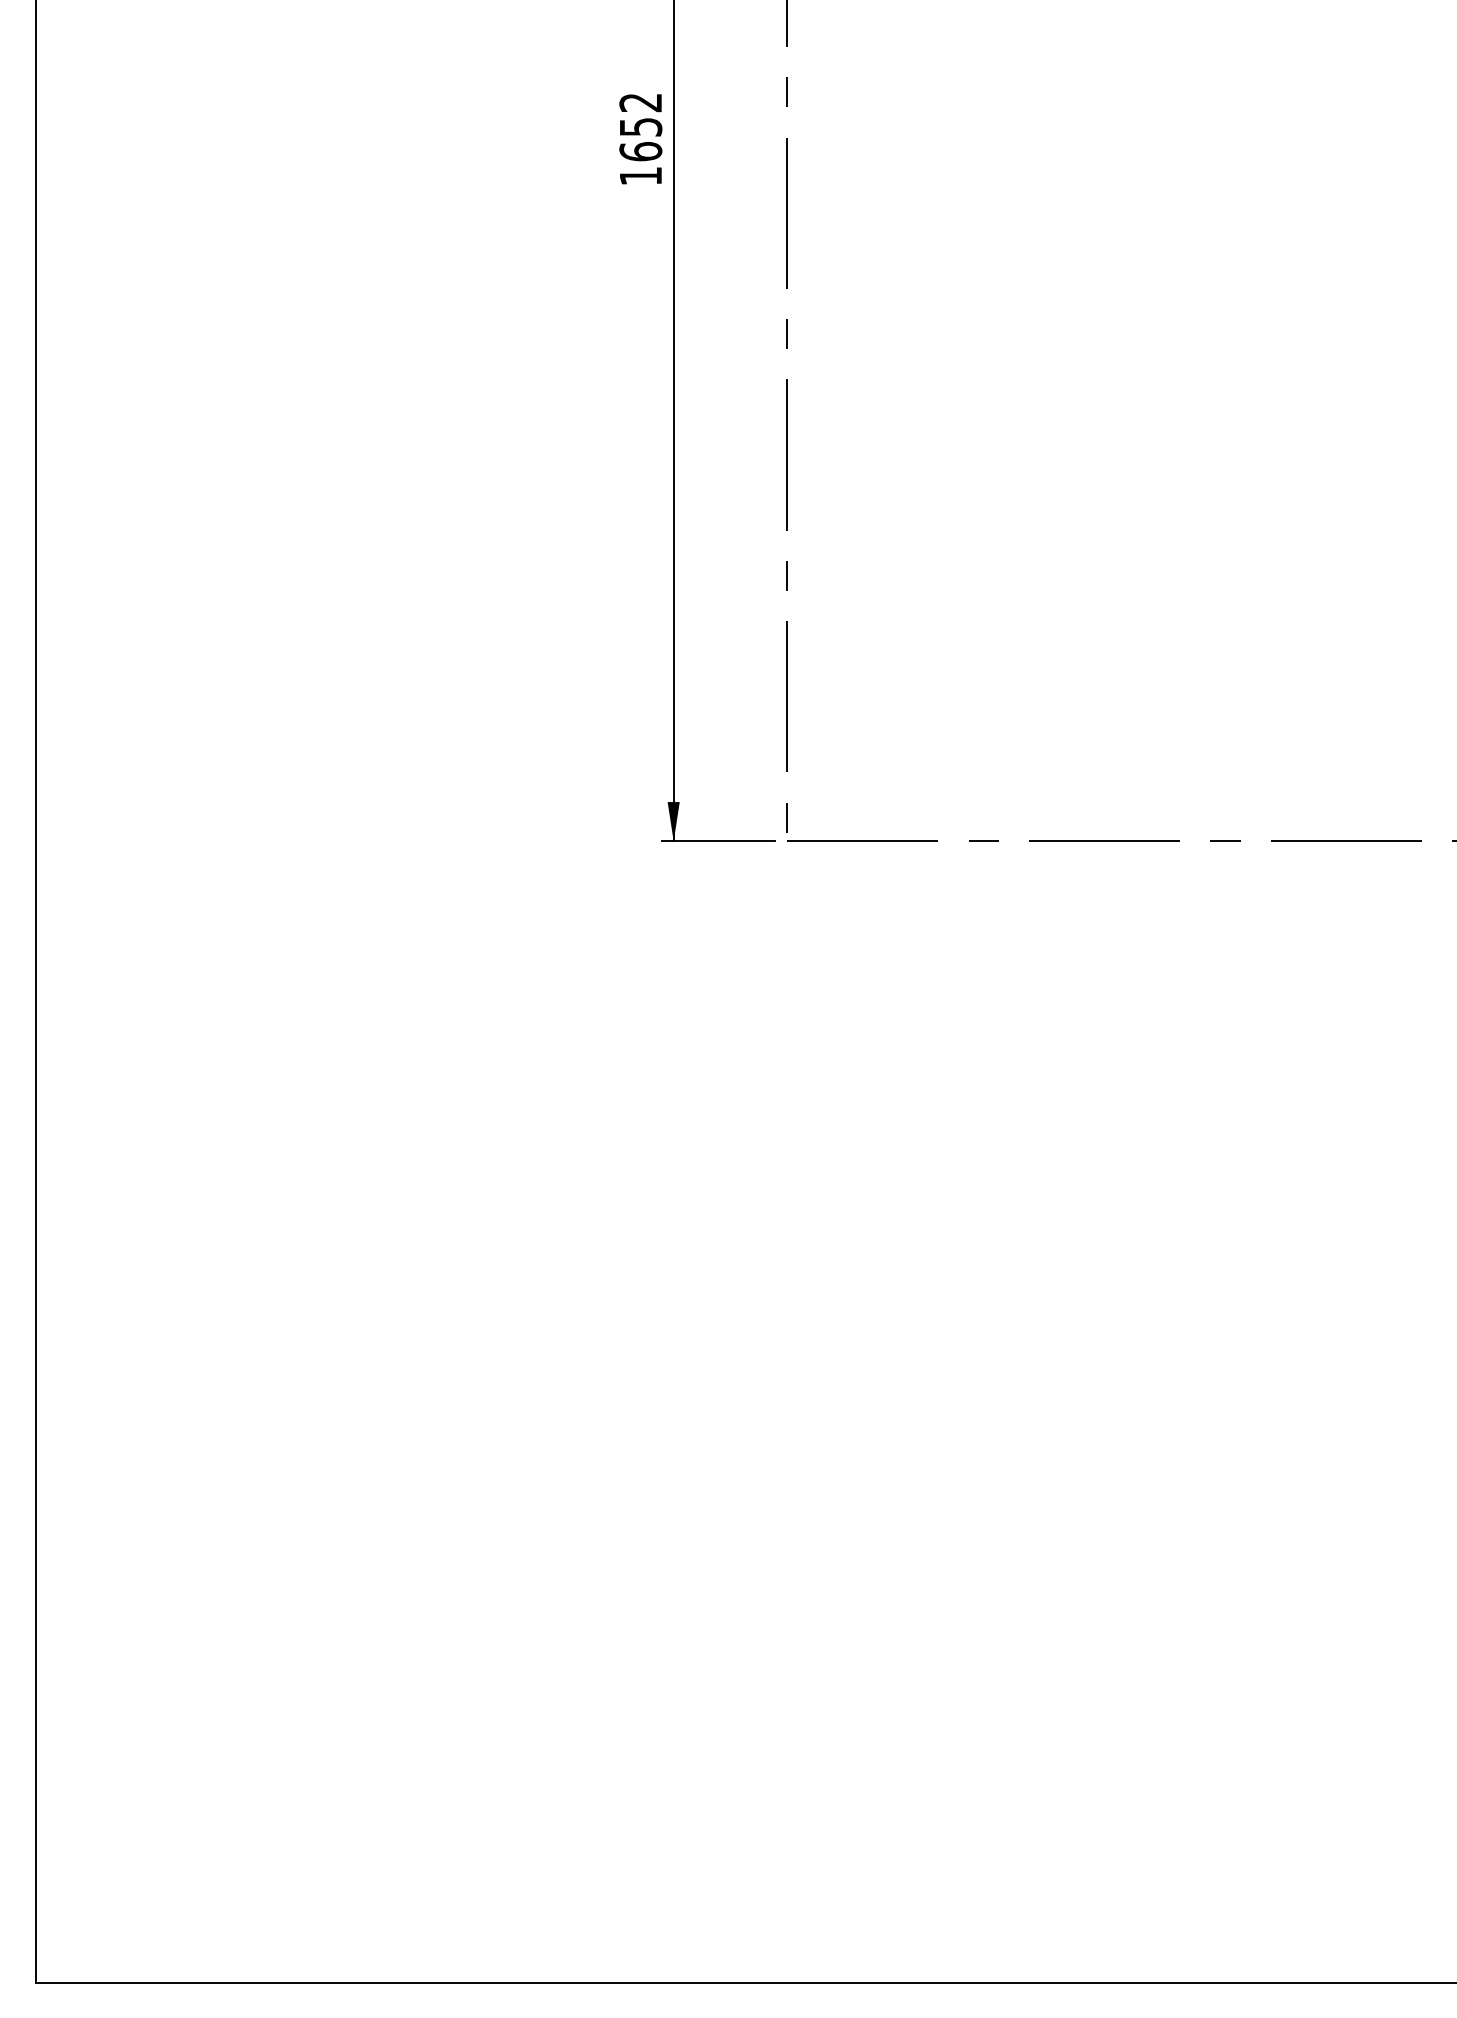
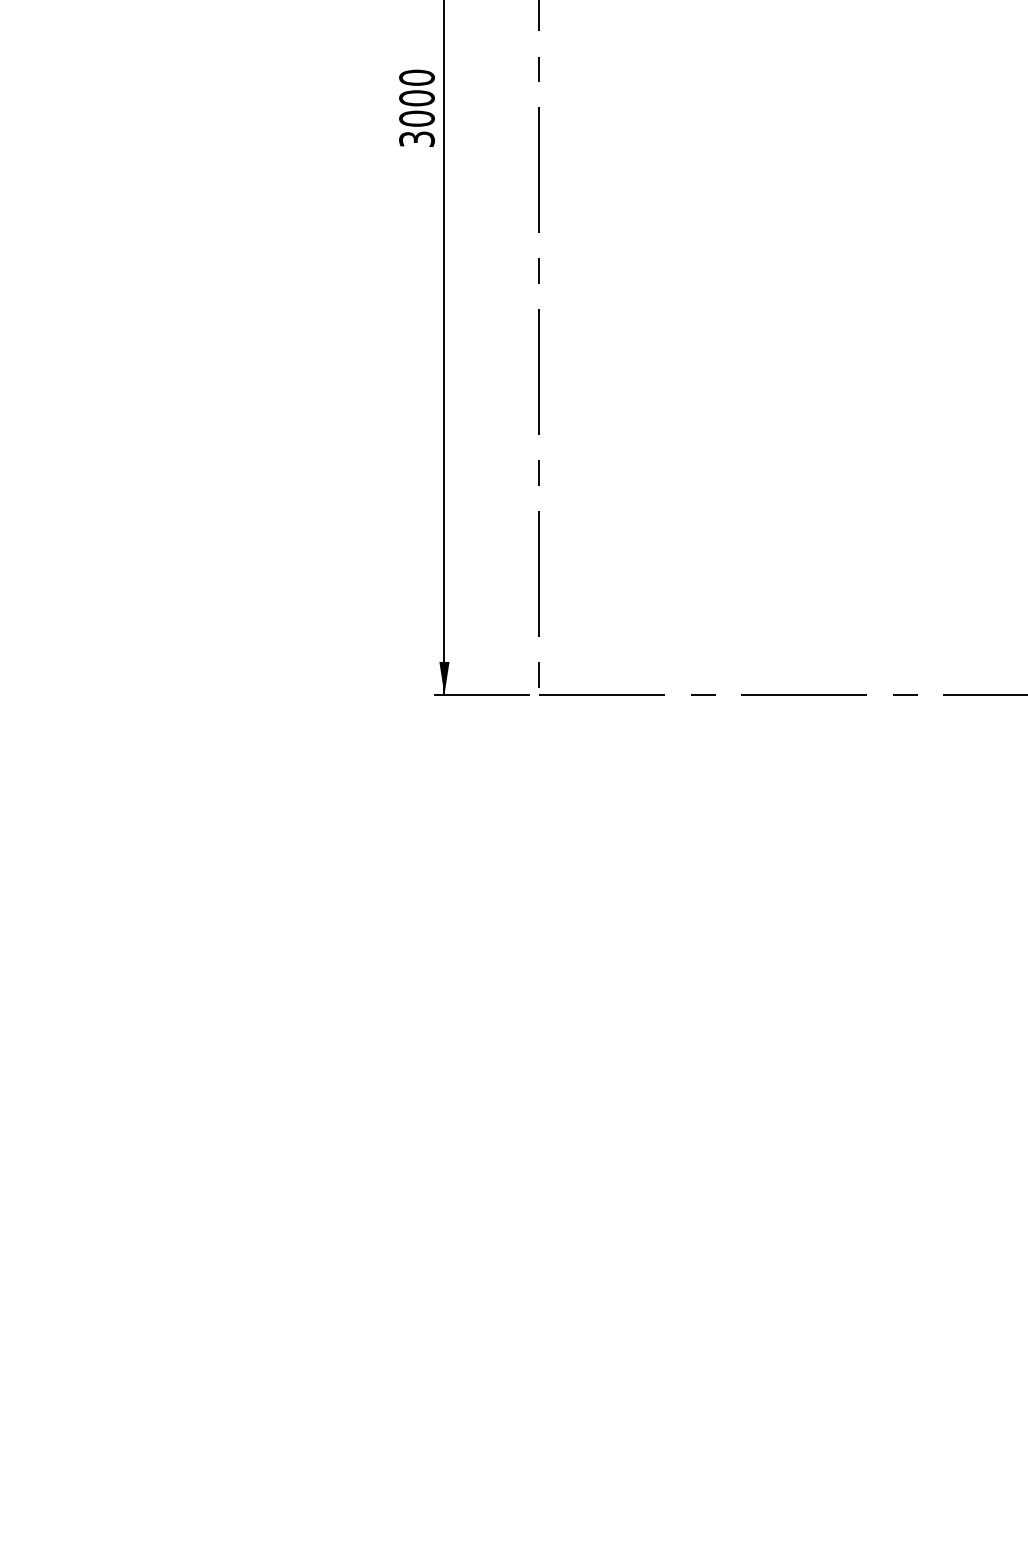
text: (640, 139) -> (416, 108), 1652 -> 3000

